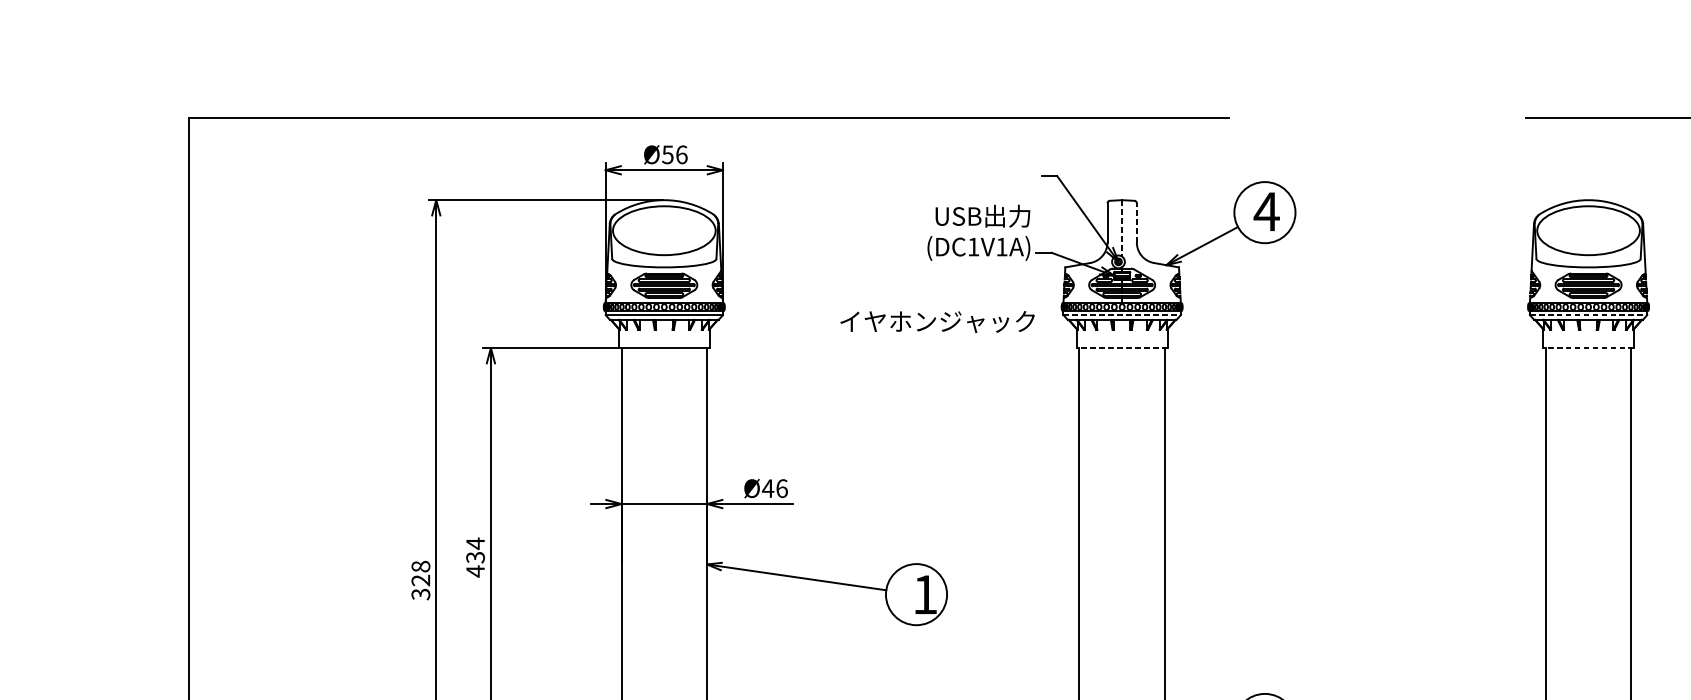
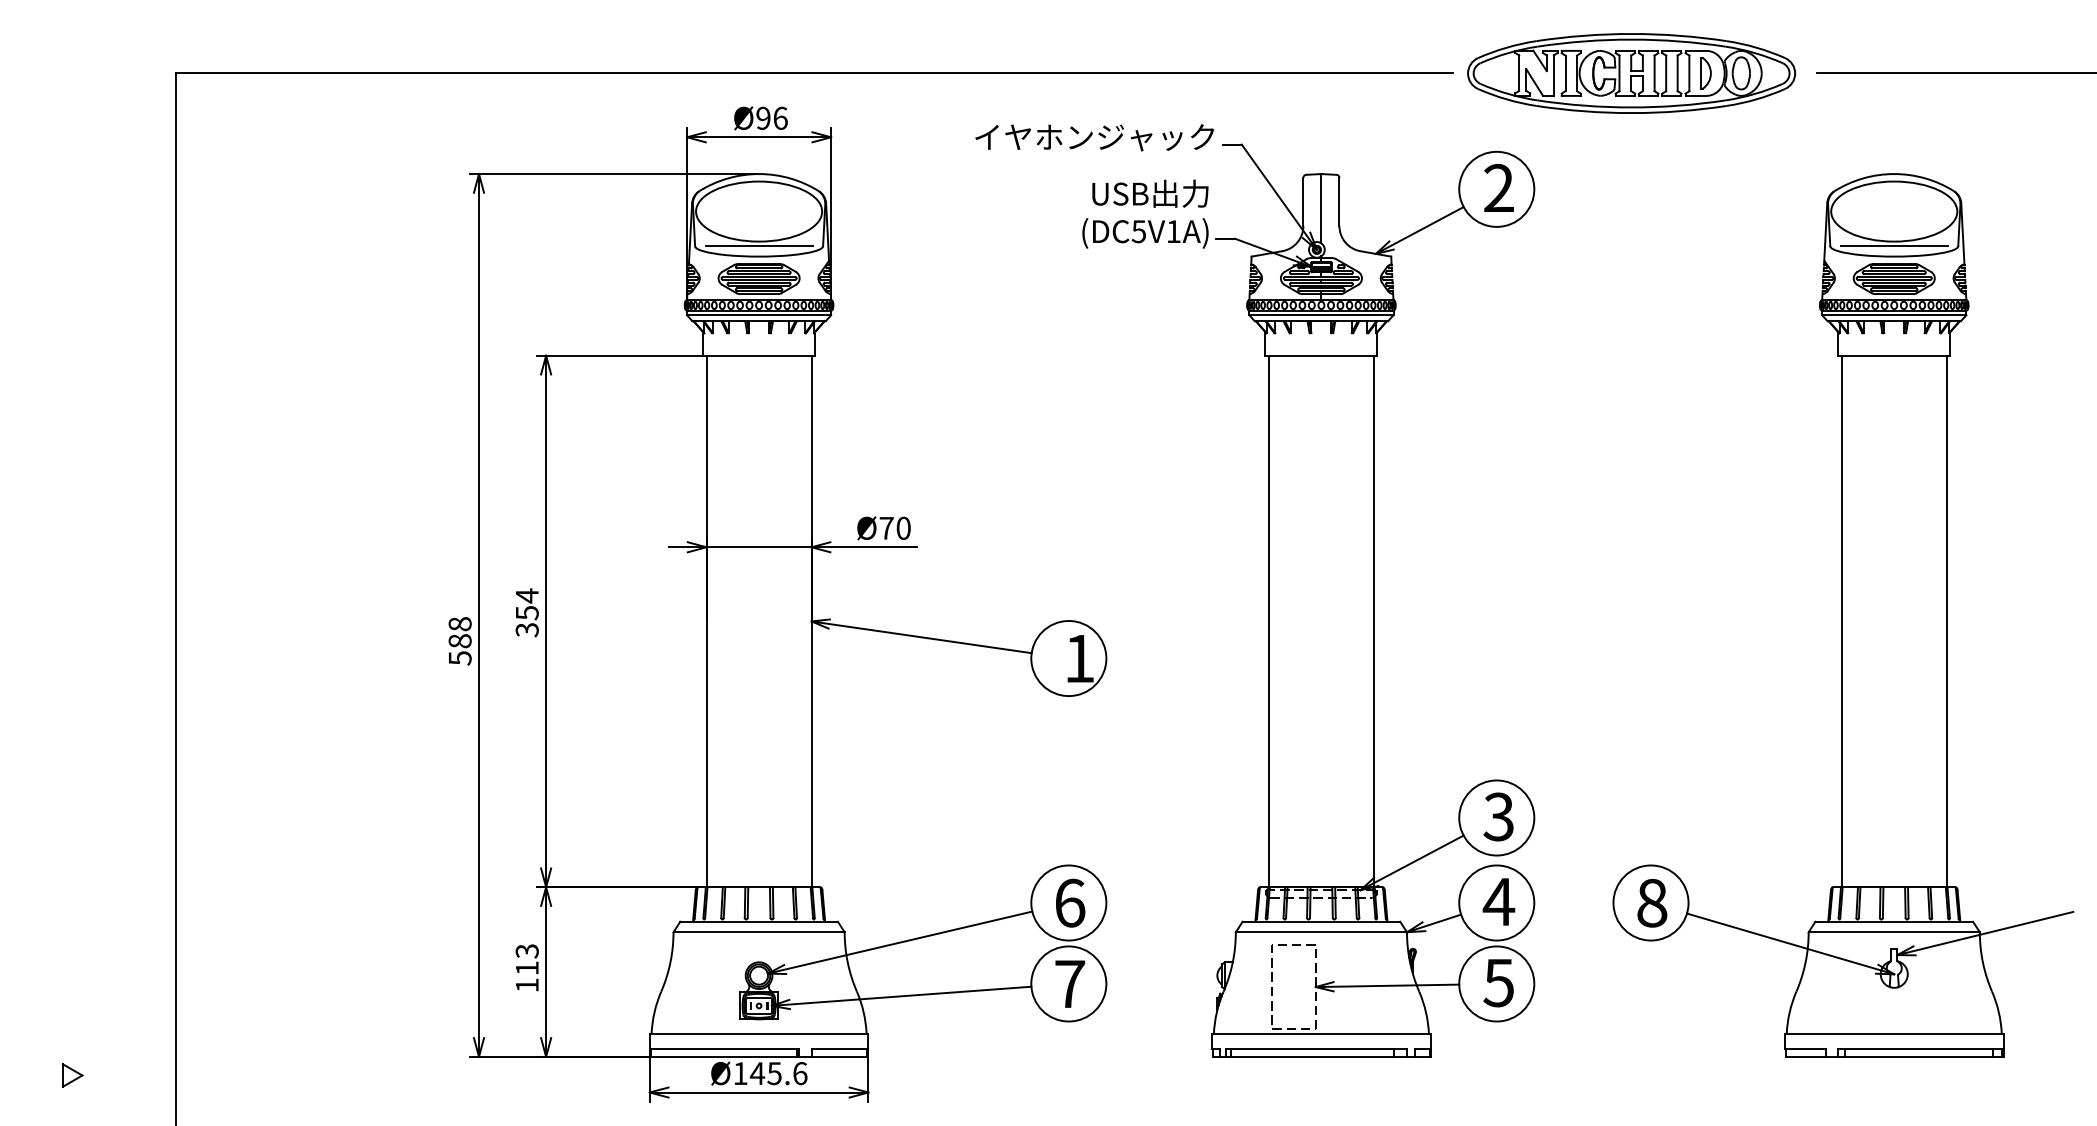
part: (1374, 118) -> (1631, 73), added
text: (667, 154) -> (763, 117), Ø56 -> Ø96
text: (1266, 211) -> (1498, 187), 4 -> 2
line: (1136, 222) -> (1339, 201), dashed -> solid
line: (1122, 228) -> (1321, 208), dashed -> solid
text: (973, 246) -> (1138, 231), (DC1V1A) -> (DC5V1A)
line: (663, 259) -> (758, 246), added
line: (1587, 259) -> (1893, 246), added
line: (1122, 315) -> (1321, 315), dashed -> solid
line: (1588, 315) -> (1894, 315), dashed -> solid
text: (937, 321) -> (1094, 137), moved
line: (1121, 347) -> (1320, 355), dashed -> solid
line: (1587, 347) -> (1893, 355), dashed -> solid
text: (774, 487) -> (894, 527), Ø46 -> Ø70
text: (474, 564) -> (526, 621), 434 -> 354
text: (420, 587) -> (459, 649), 328 -> 588

